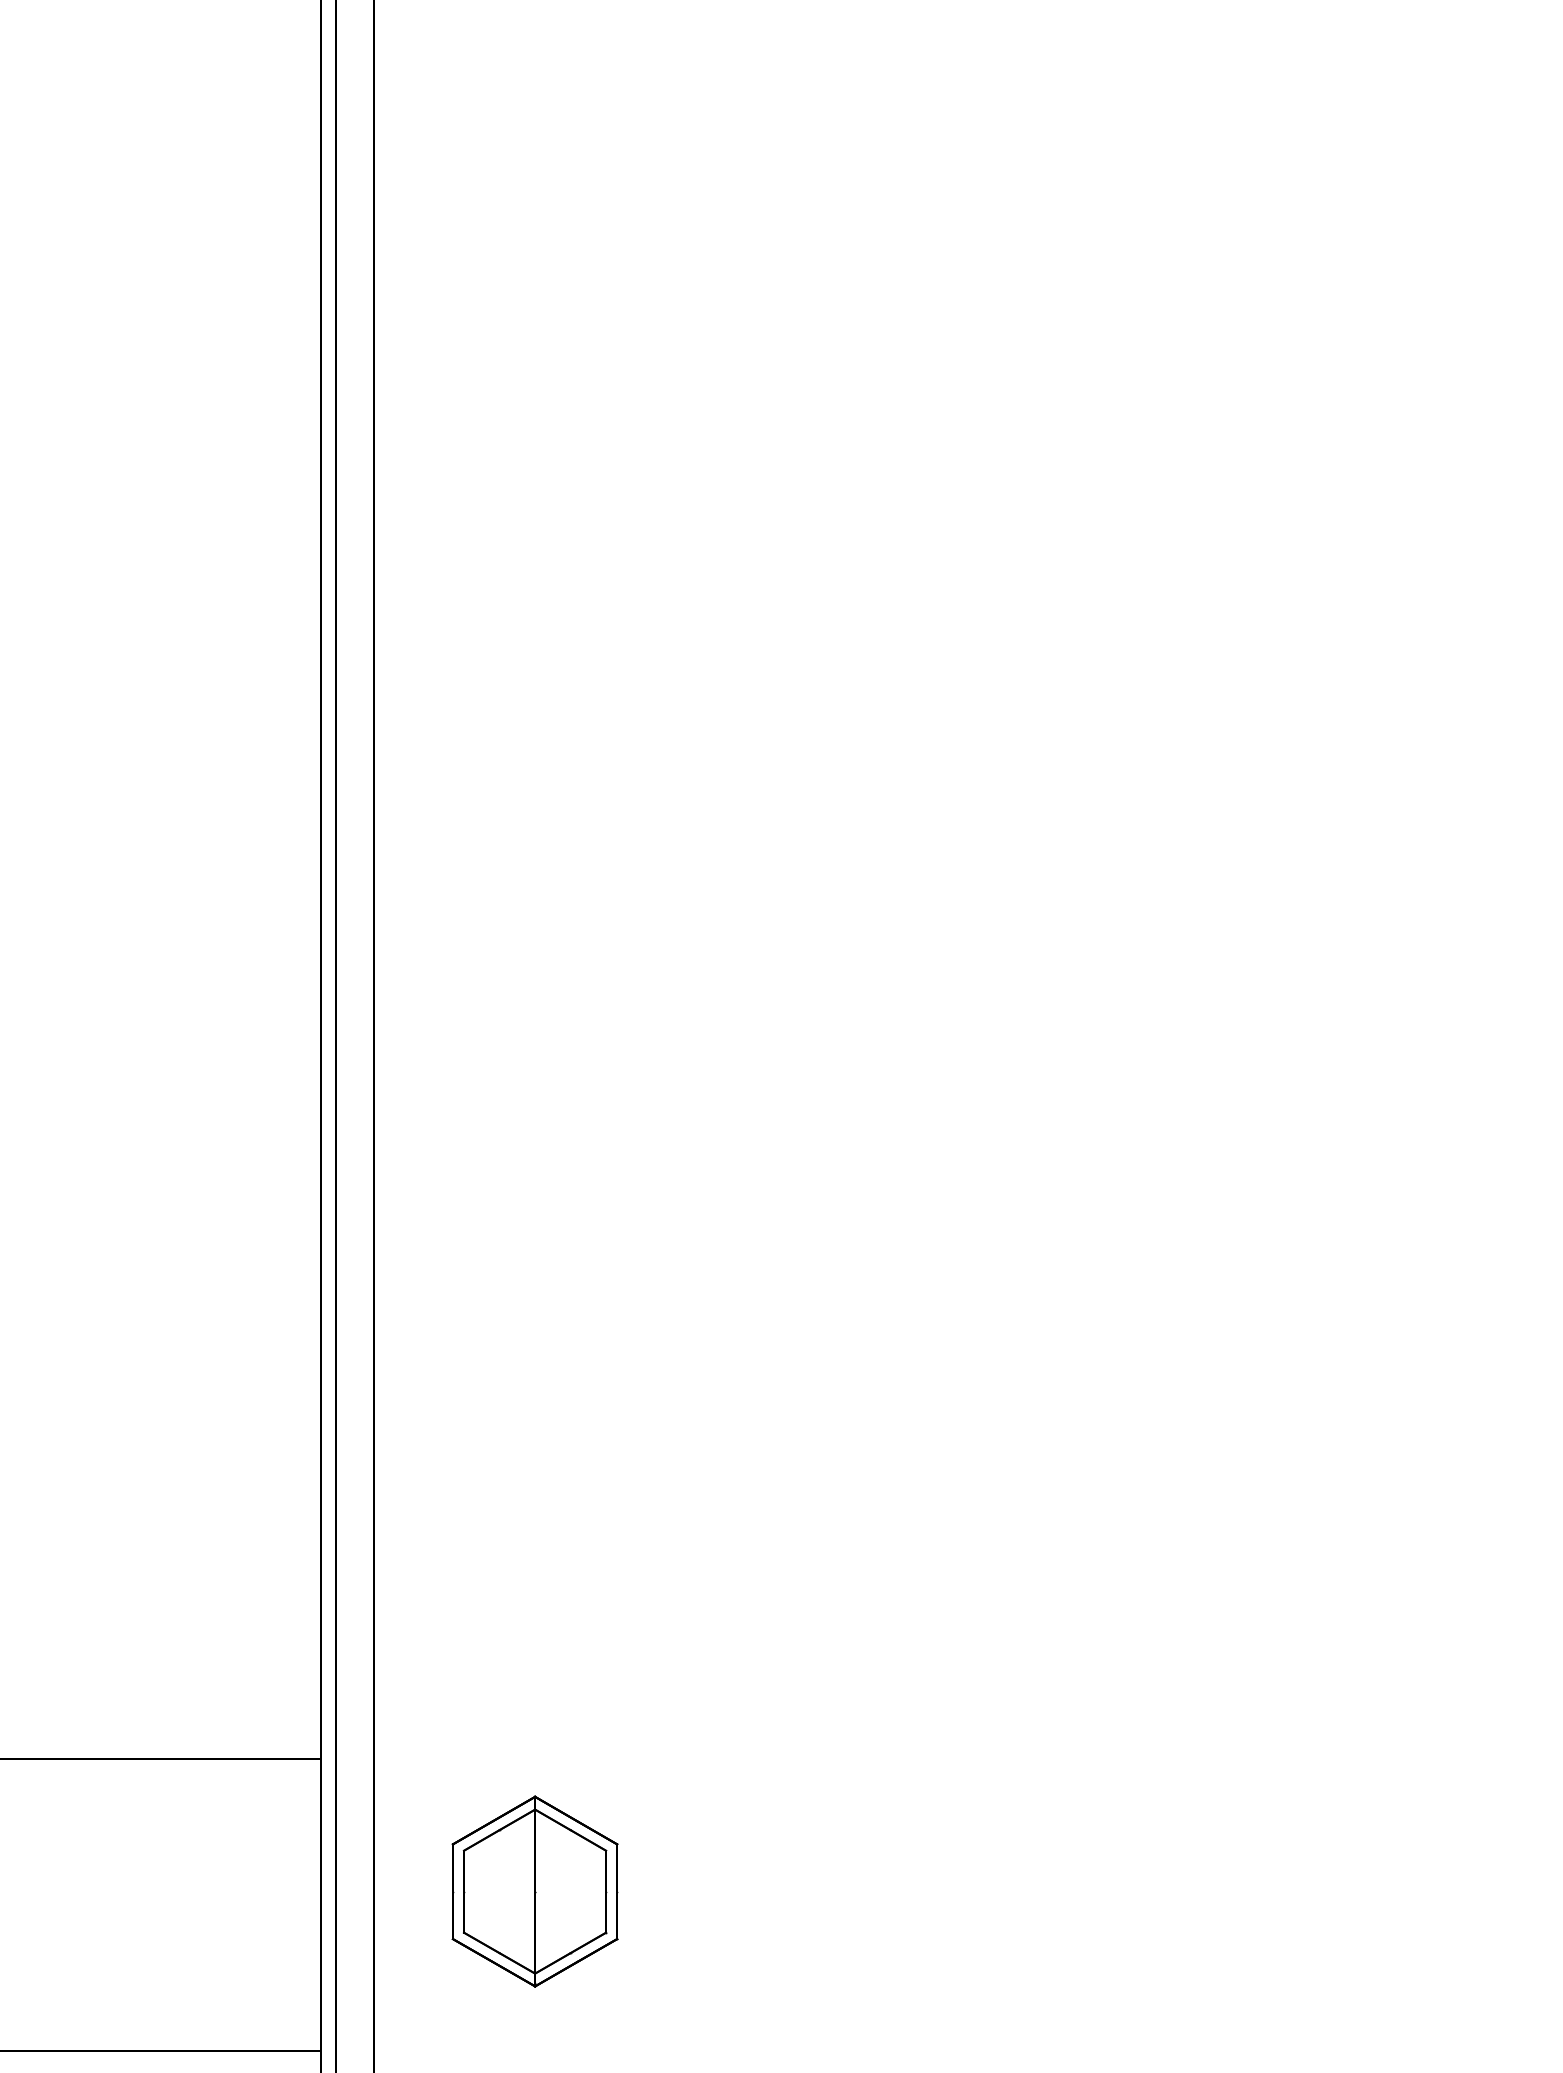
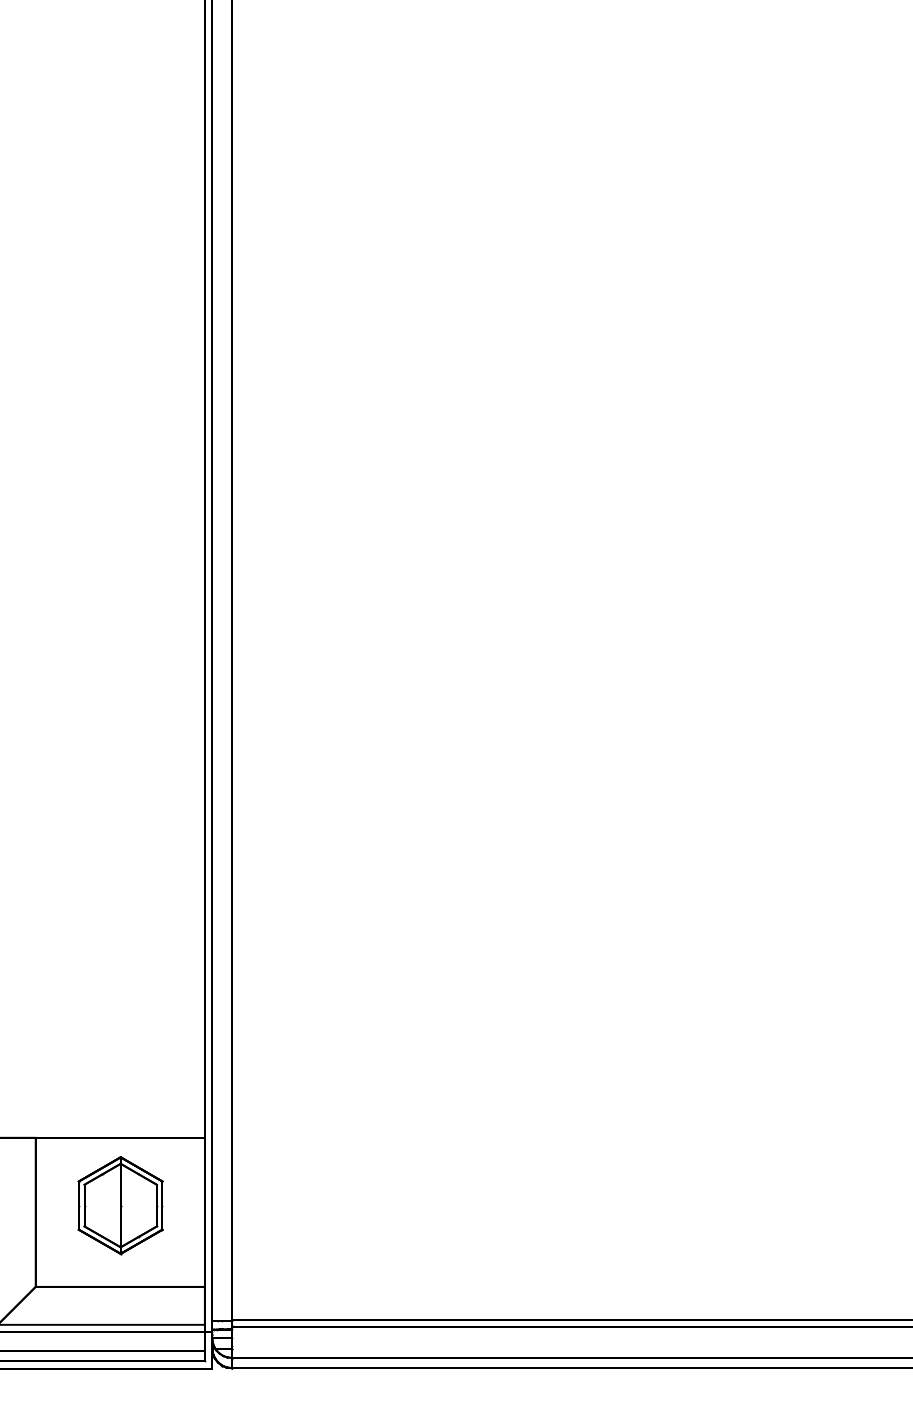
part: (534, 1891) -> (120, 1205), moved

